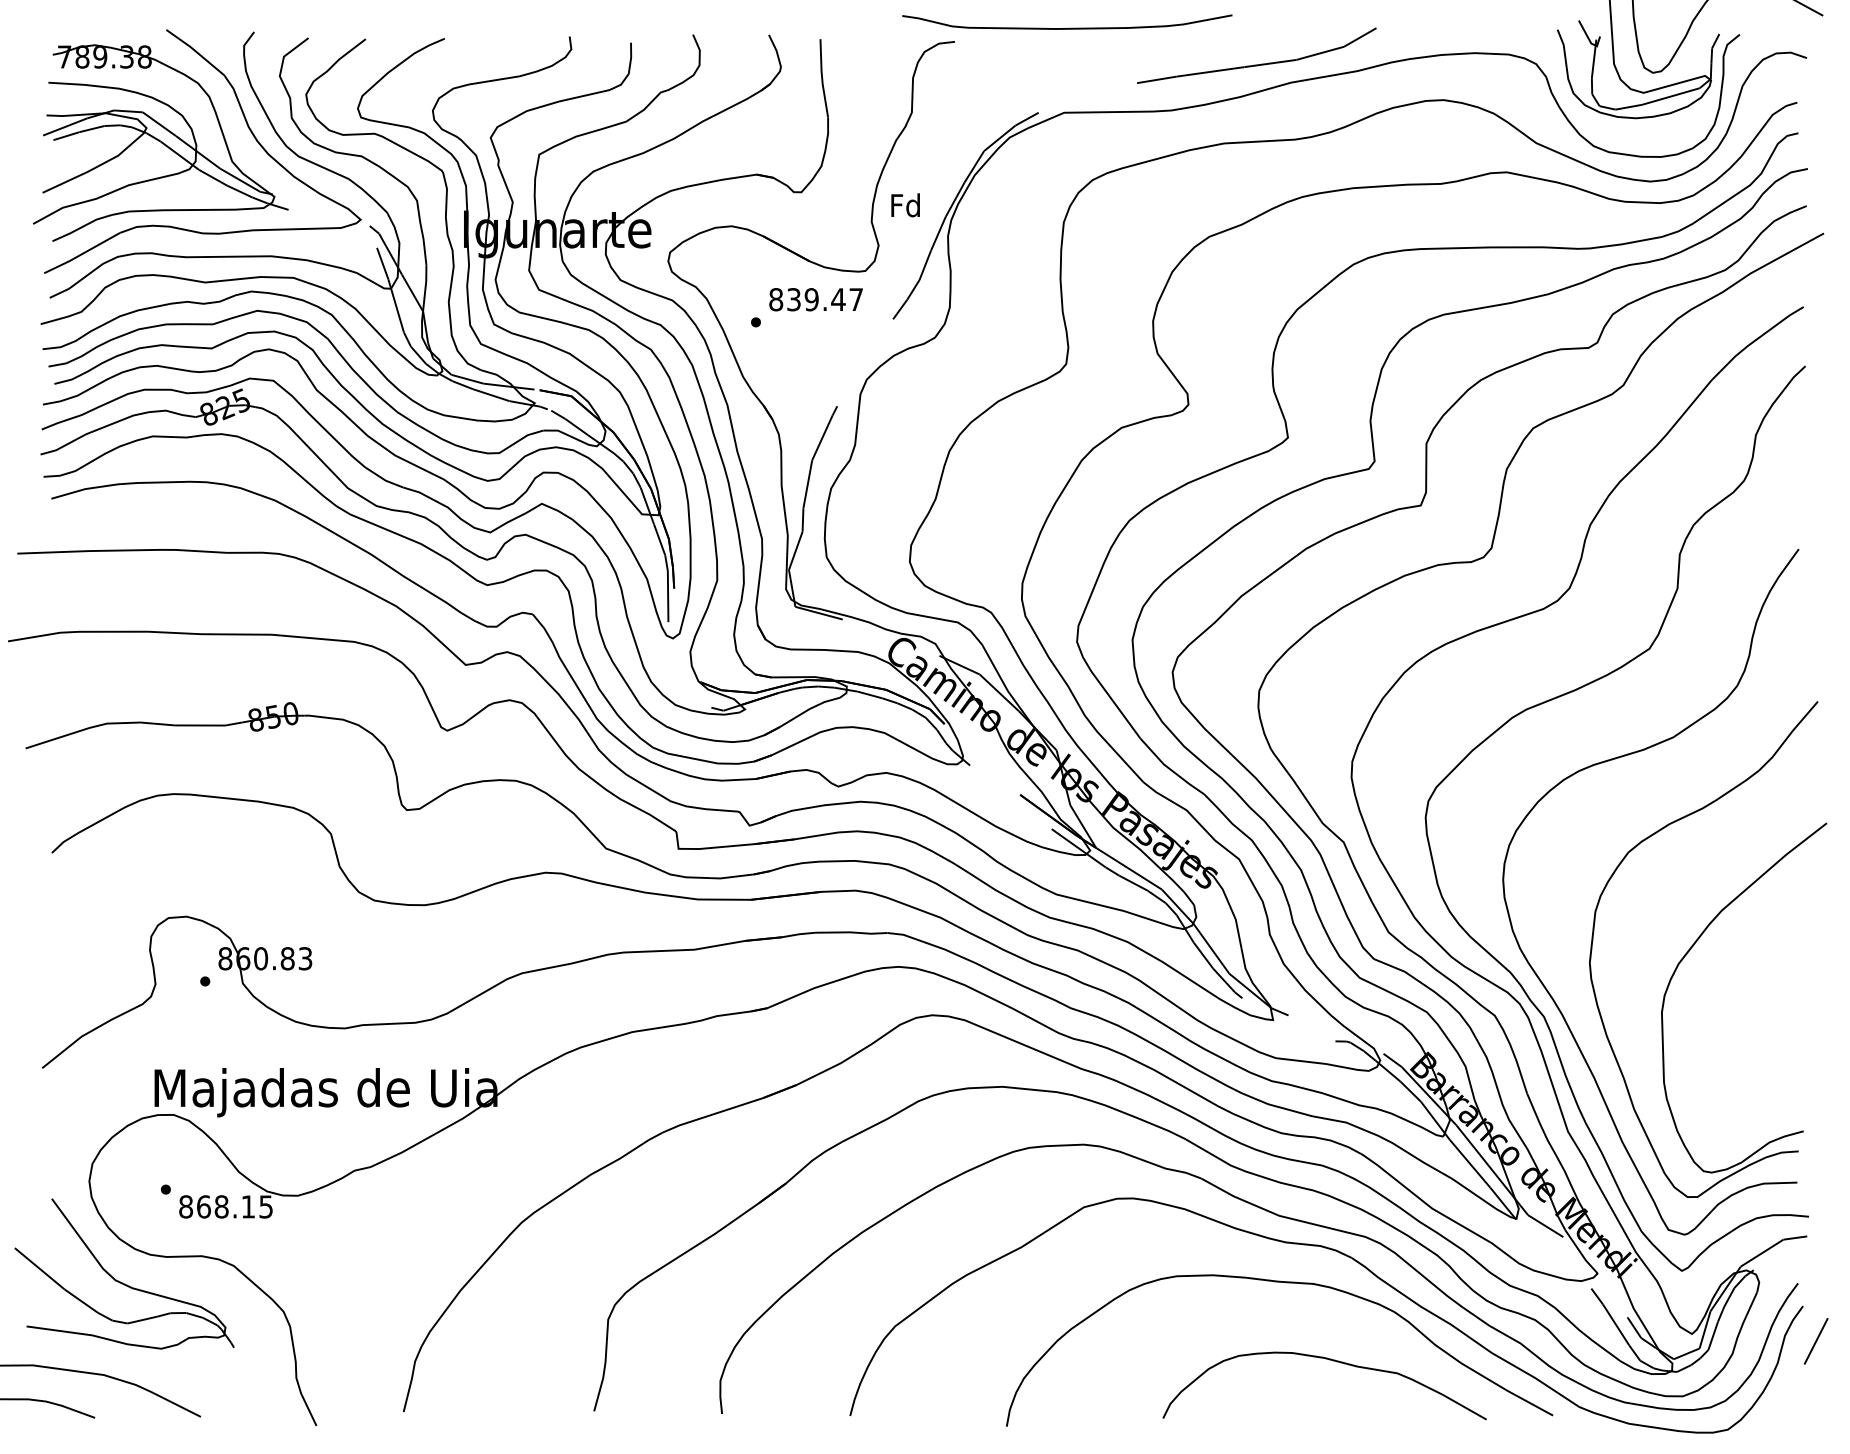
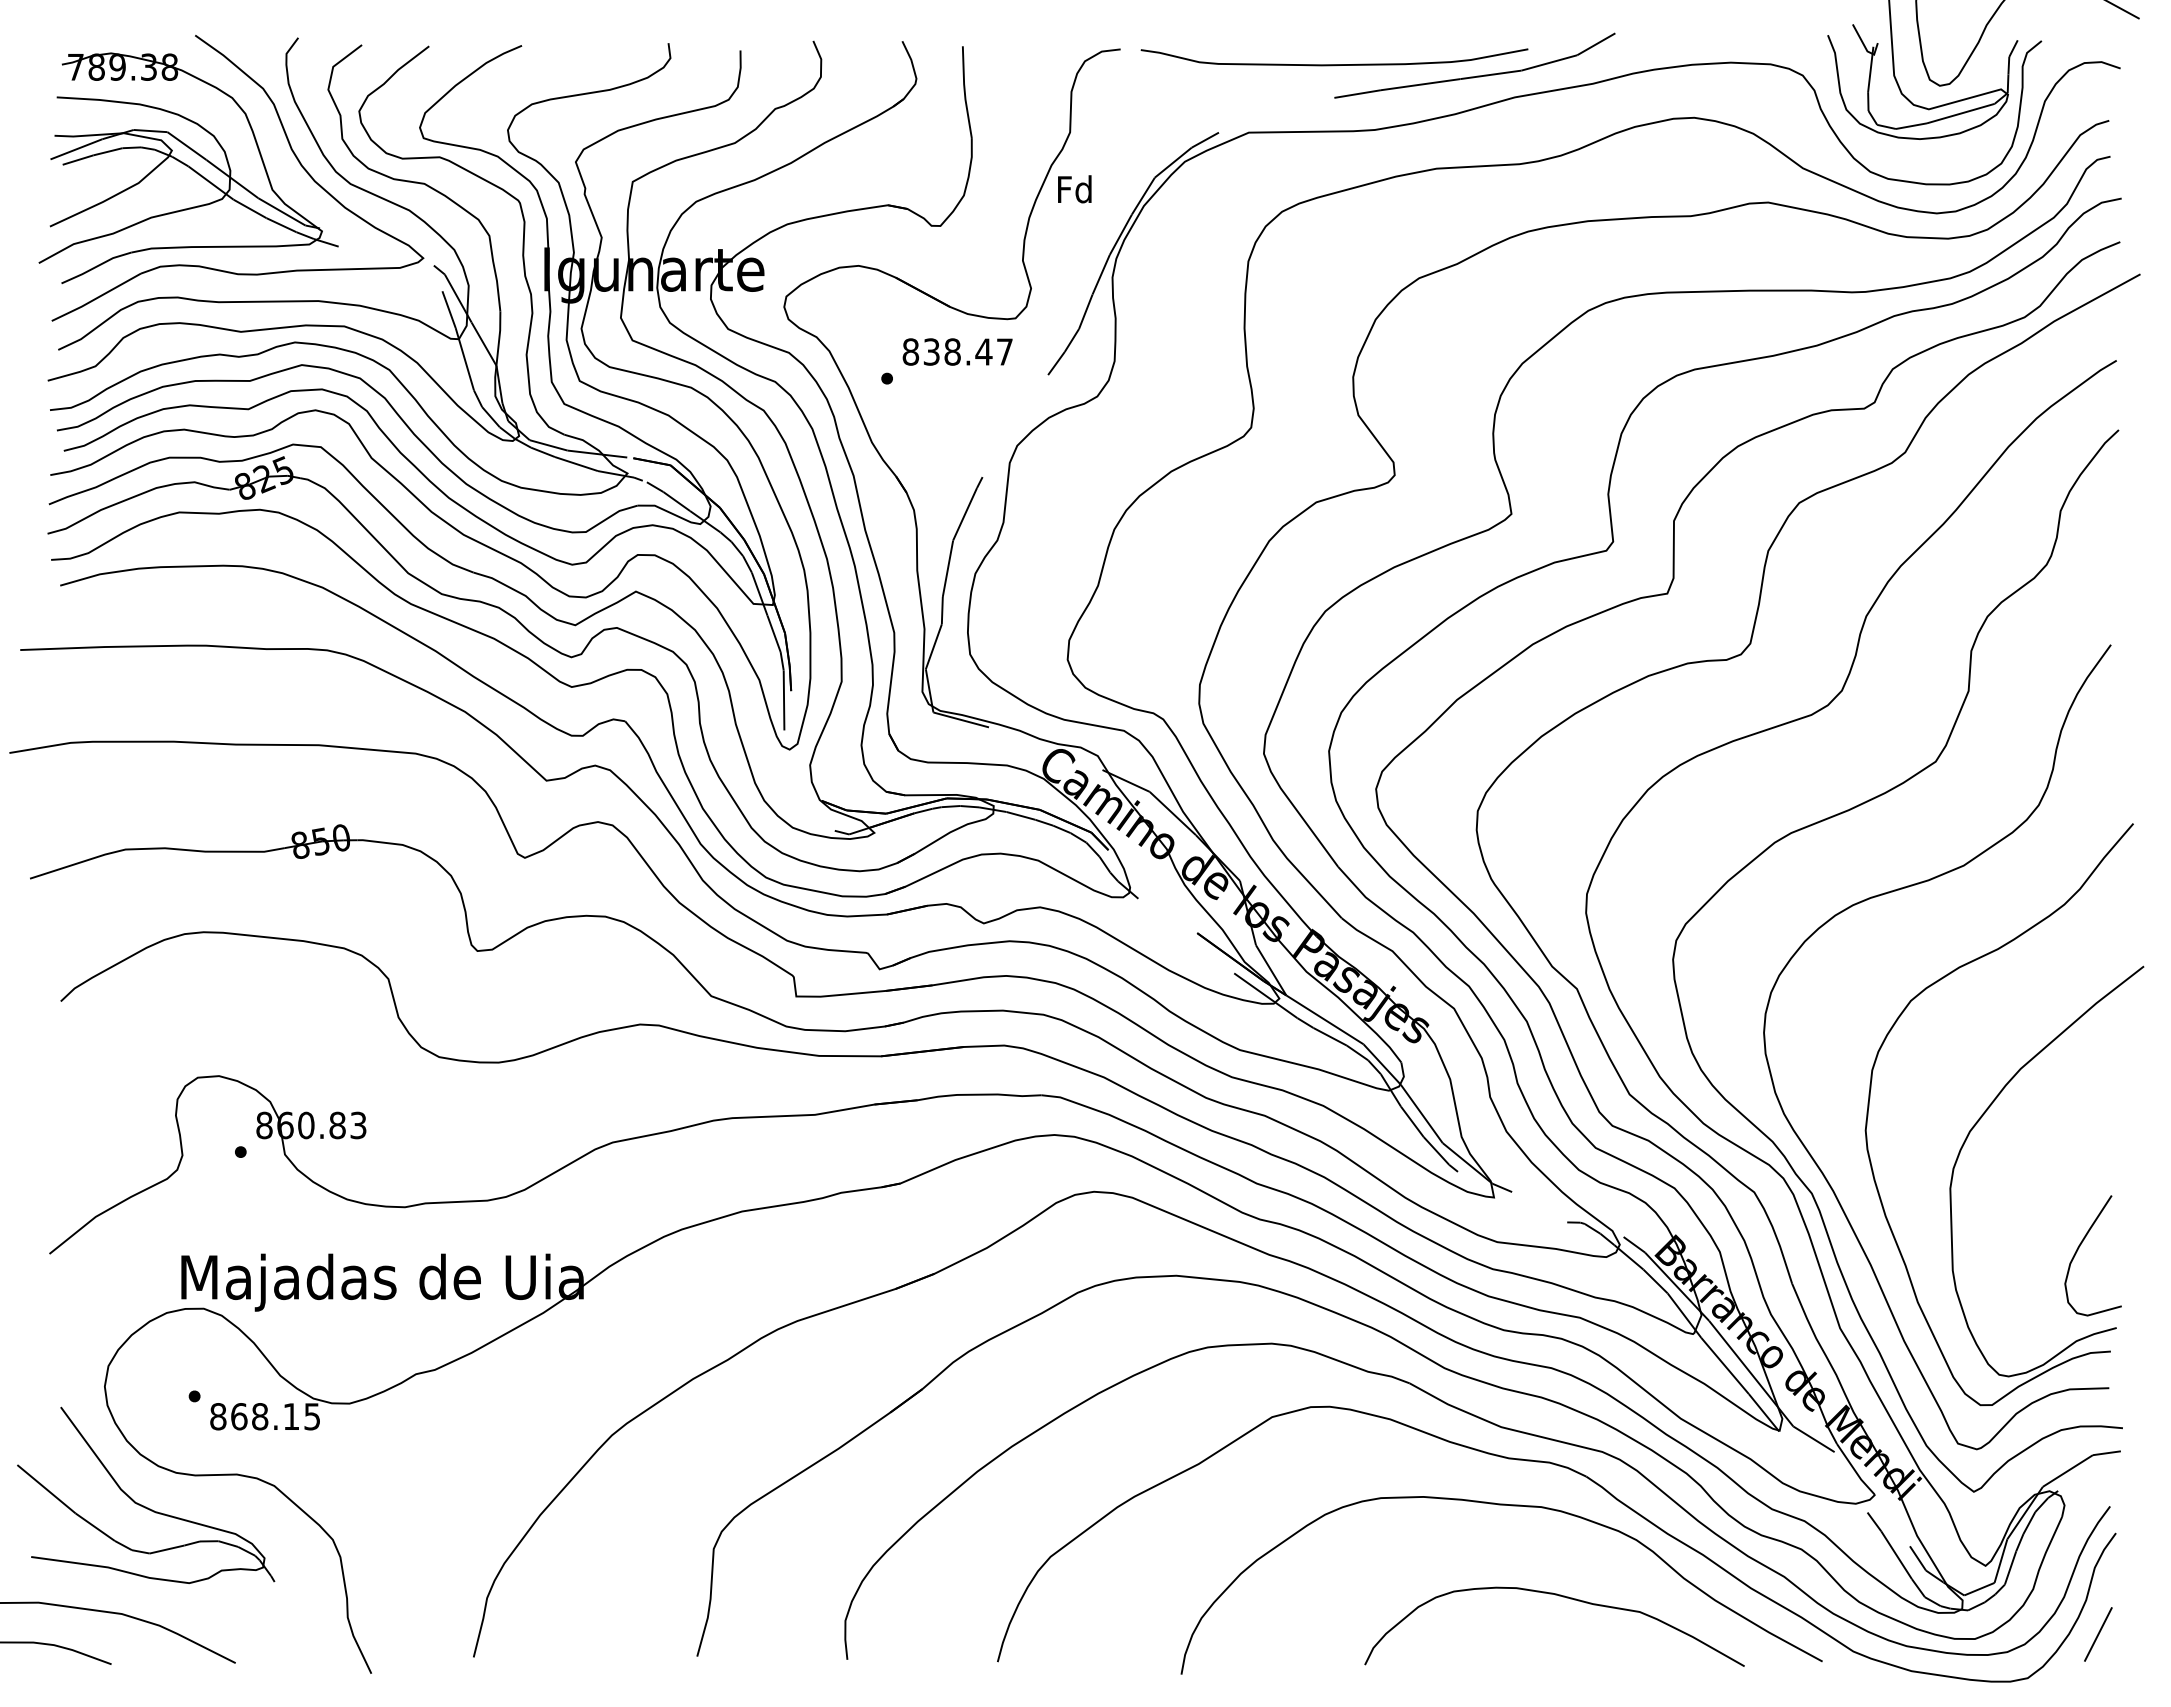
curve: (1067, 28) -> (1334, 64), moved
text: (905, 205) -> (1074, 189), moved
text: (811, 299) -> (952, 351), 839.47 -> 838.47
curve: (1771, 1063) -> (2079, 1248), added
line: (1816, 1341) -> (2098, 1634), moved

